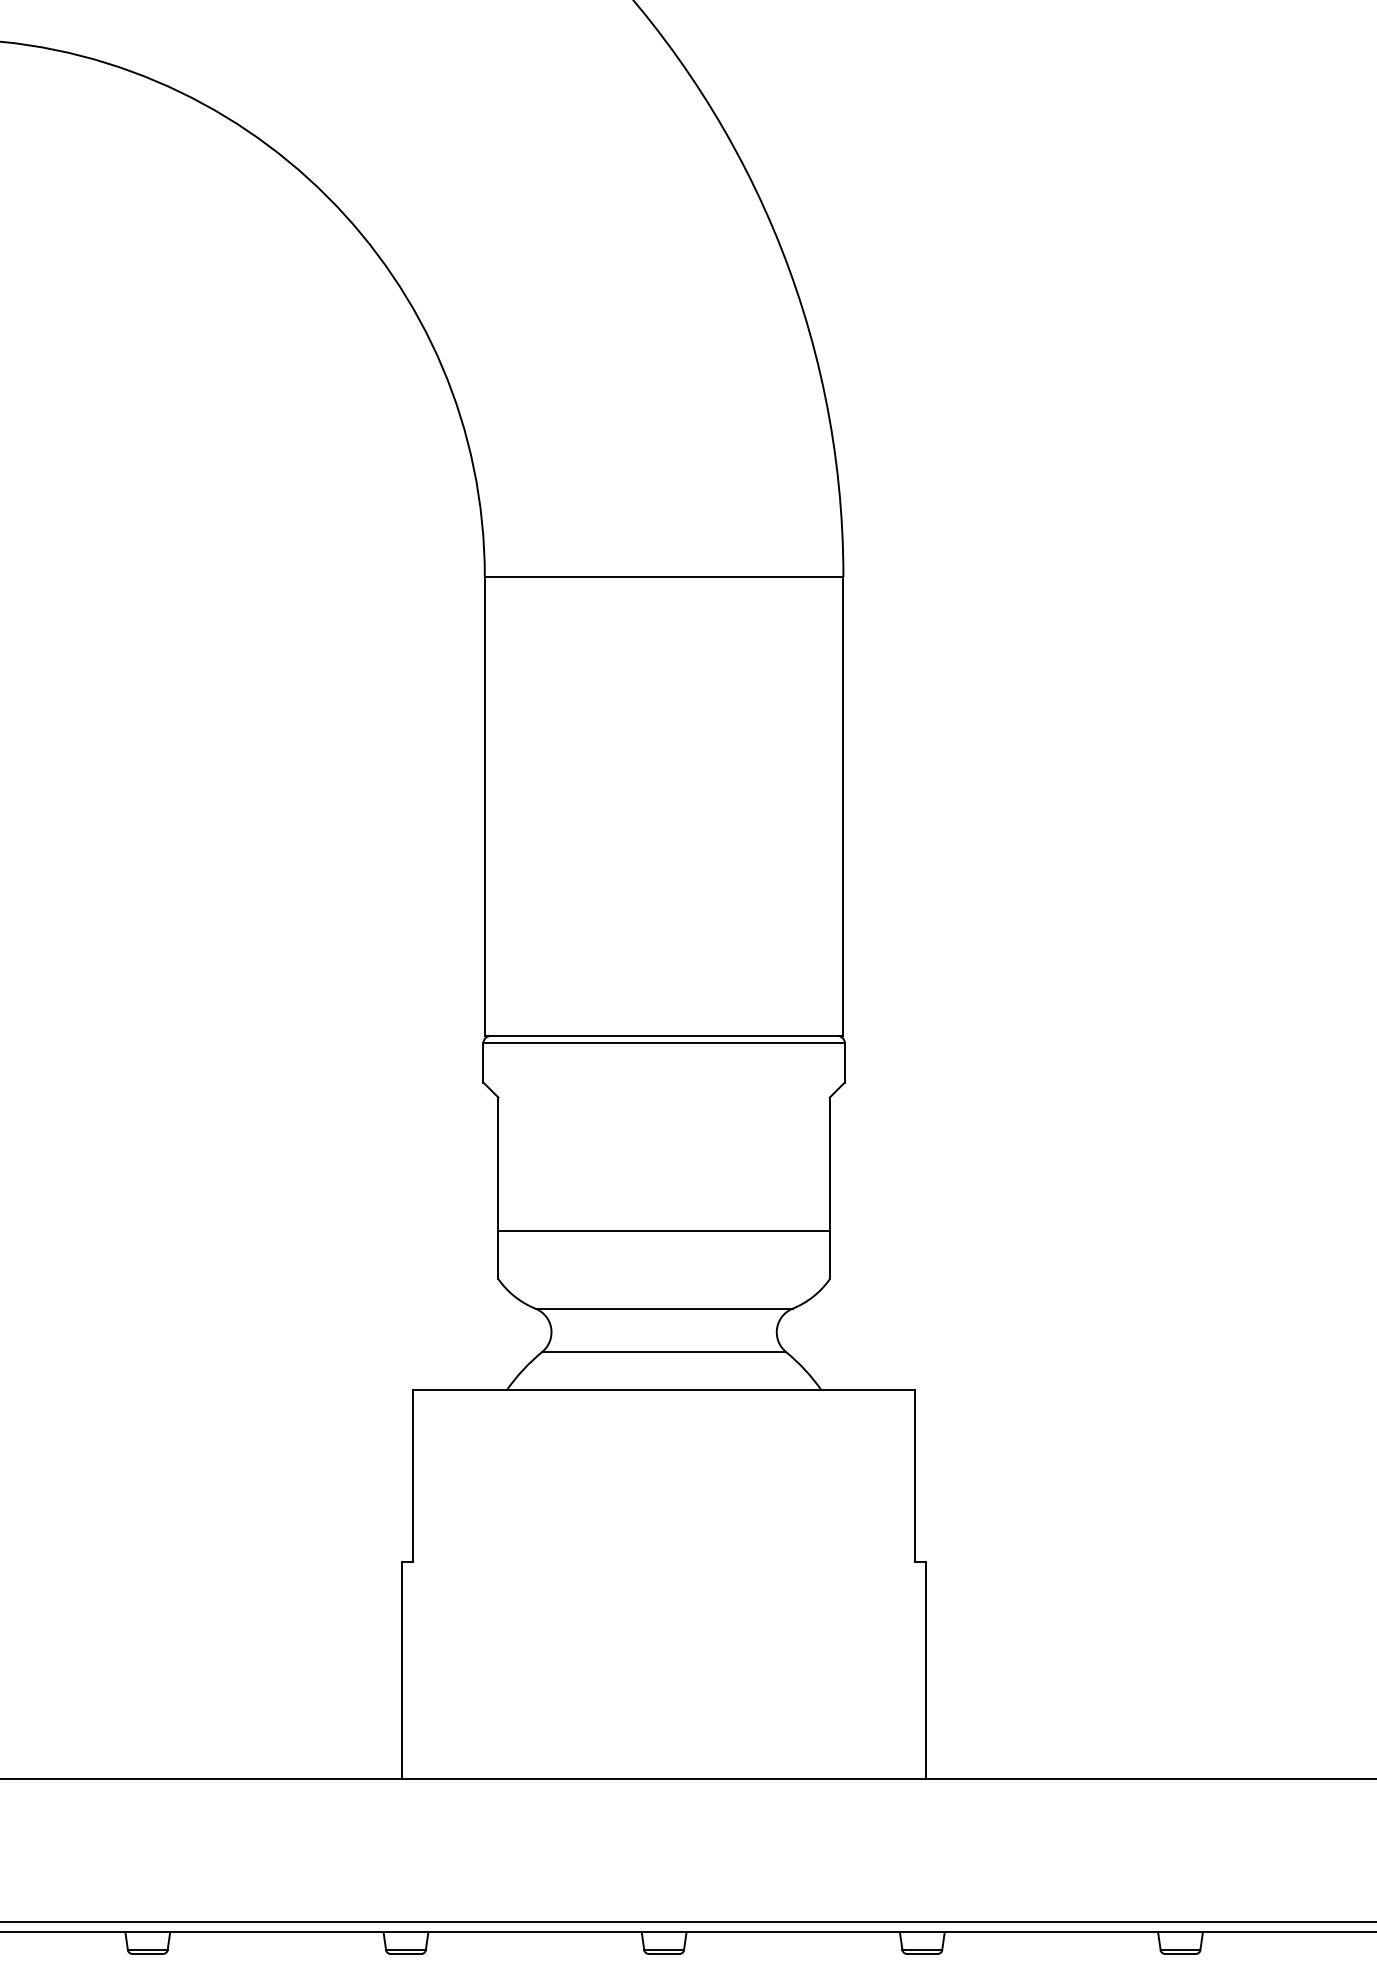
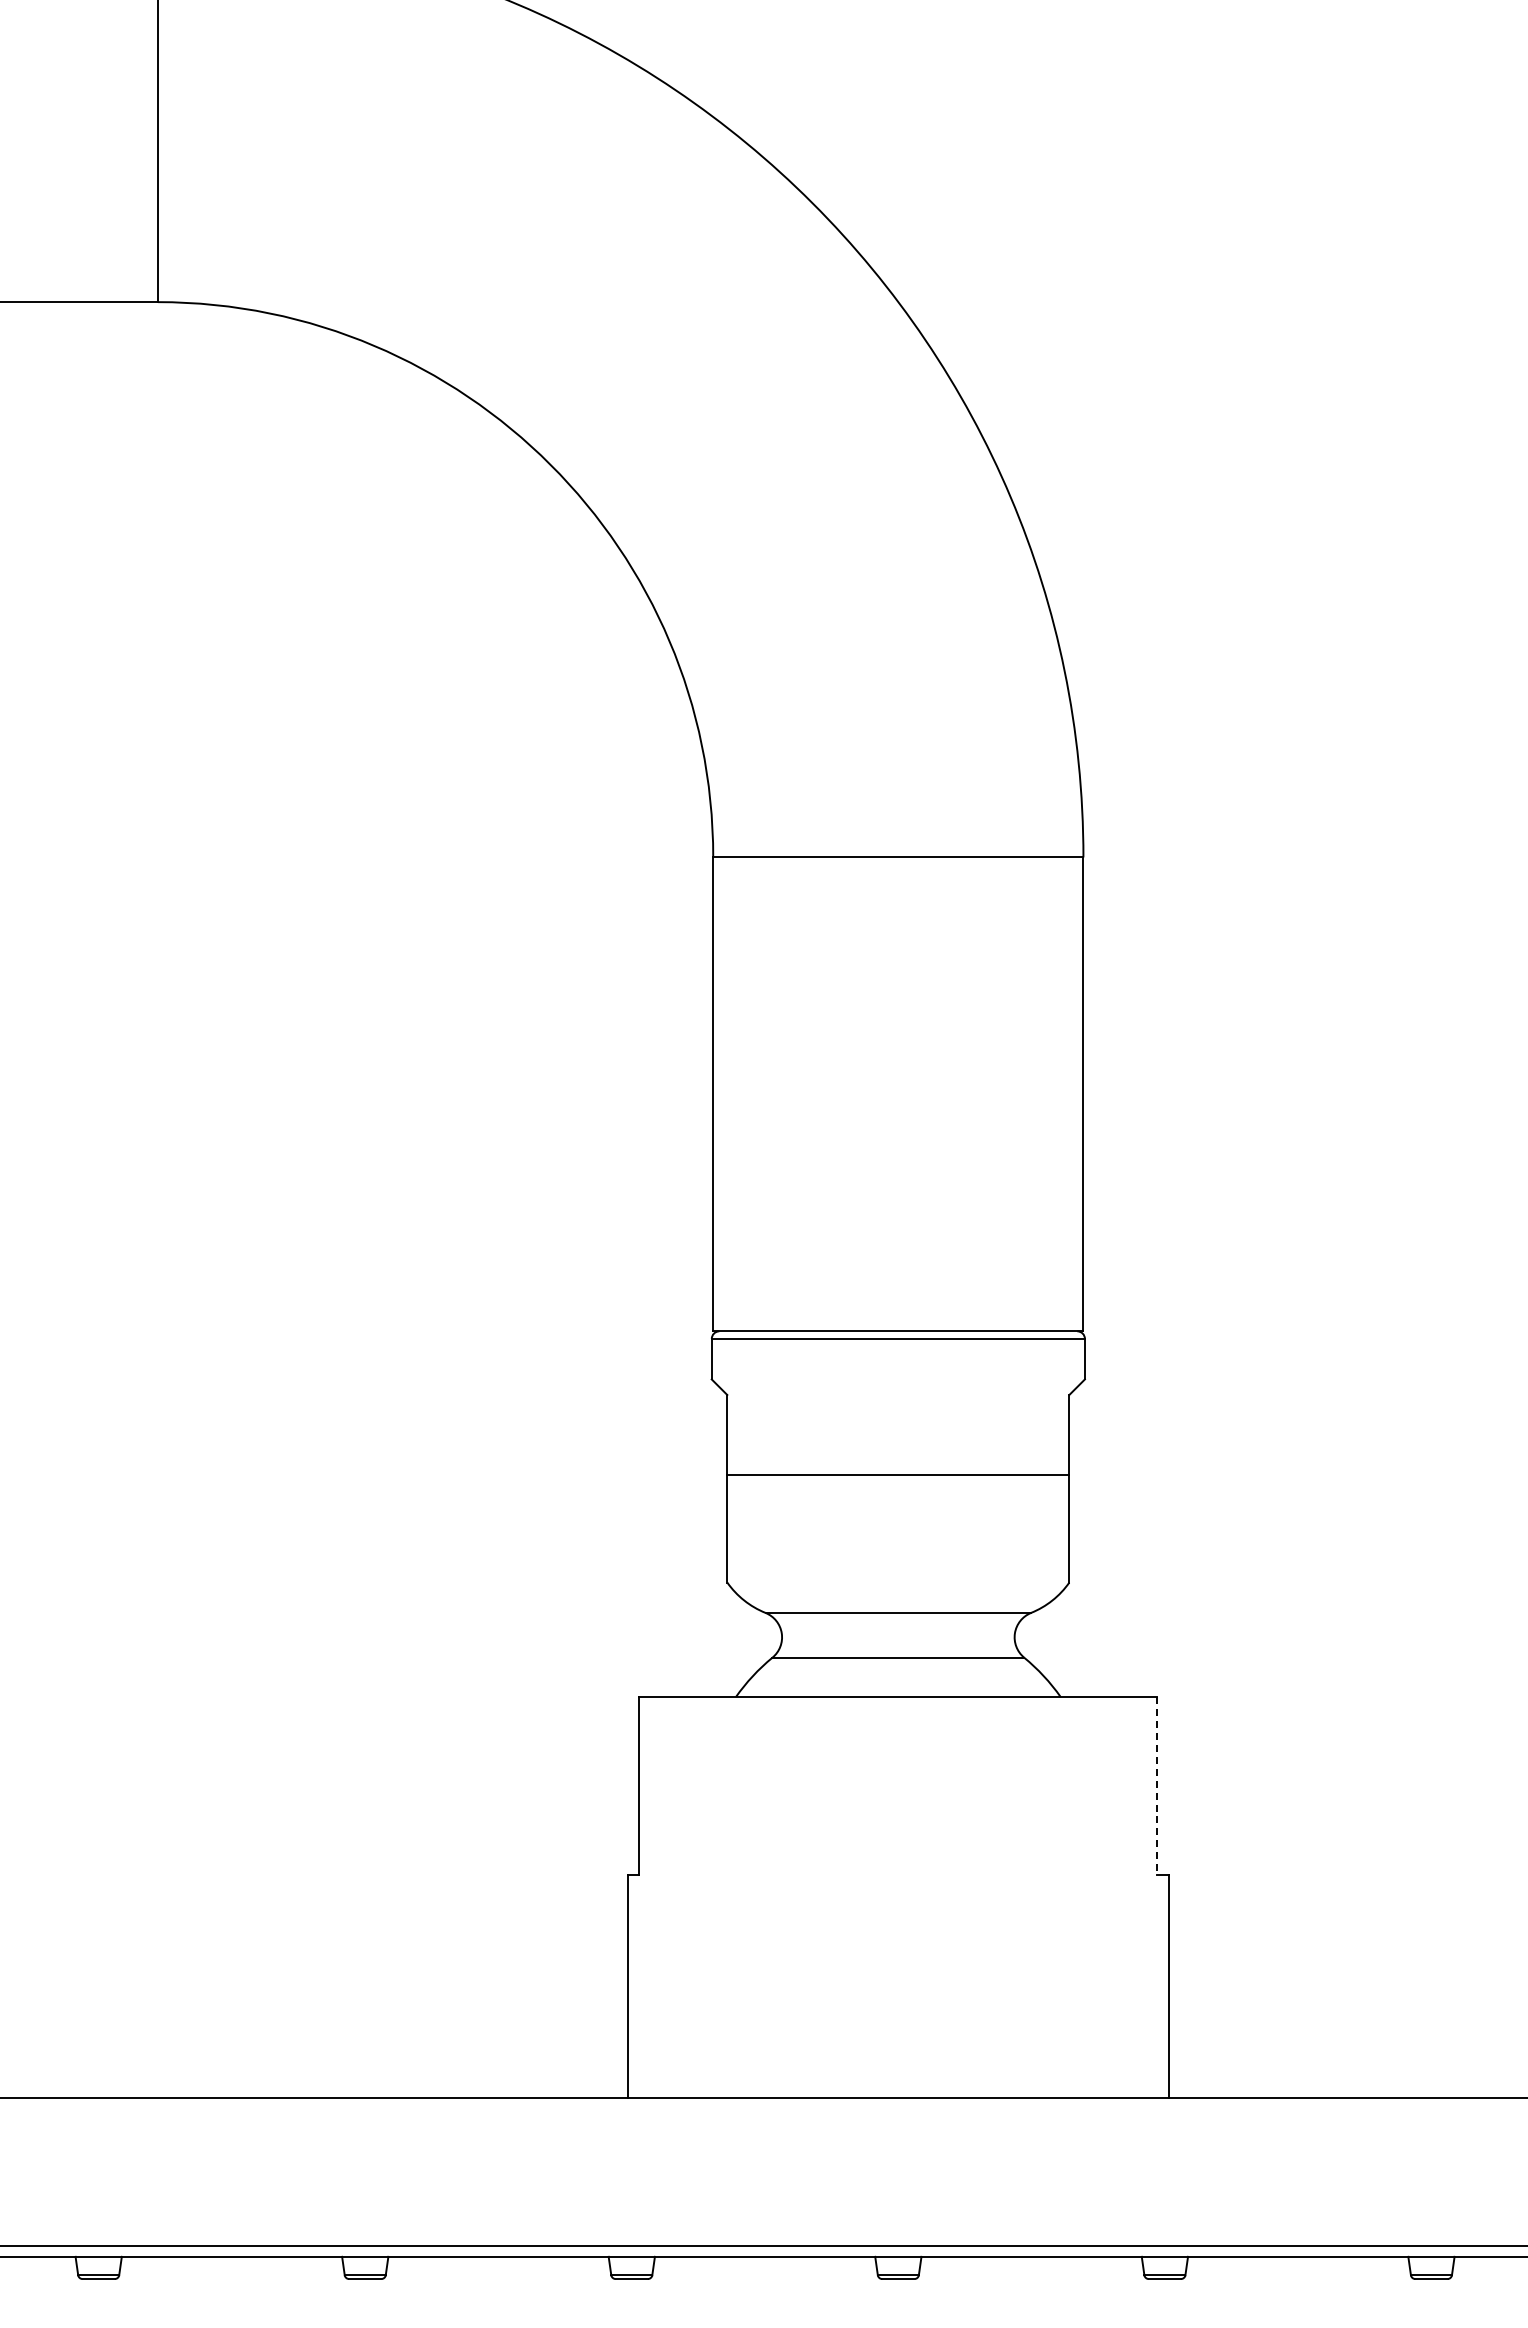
line: (664, 1231) -> (898, 1475), moved
line: (915, 1475) -> (1157, 1785), solid -> dashed

